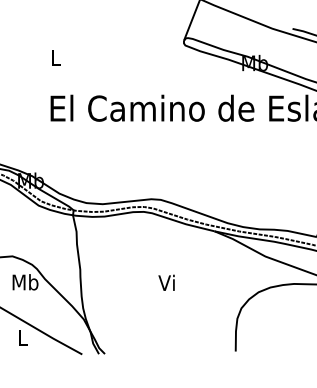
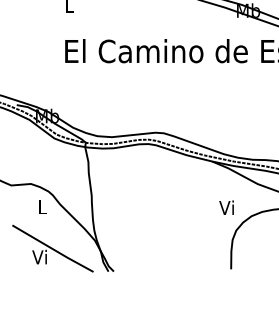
text: (25, 282) -> (42, 207), Mb -> L
text: (166, 282) -> (226, 207), moved
text: (22, 337) -> (39, 256), L -> Vi

